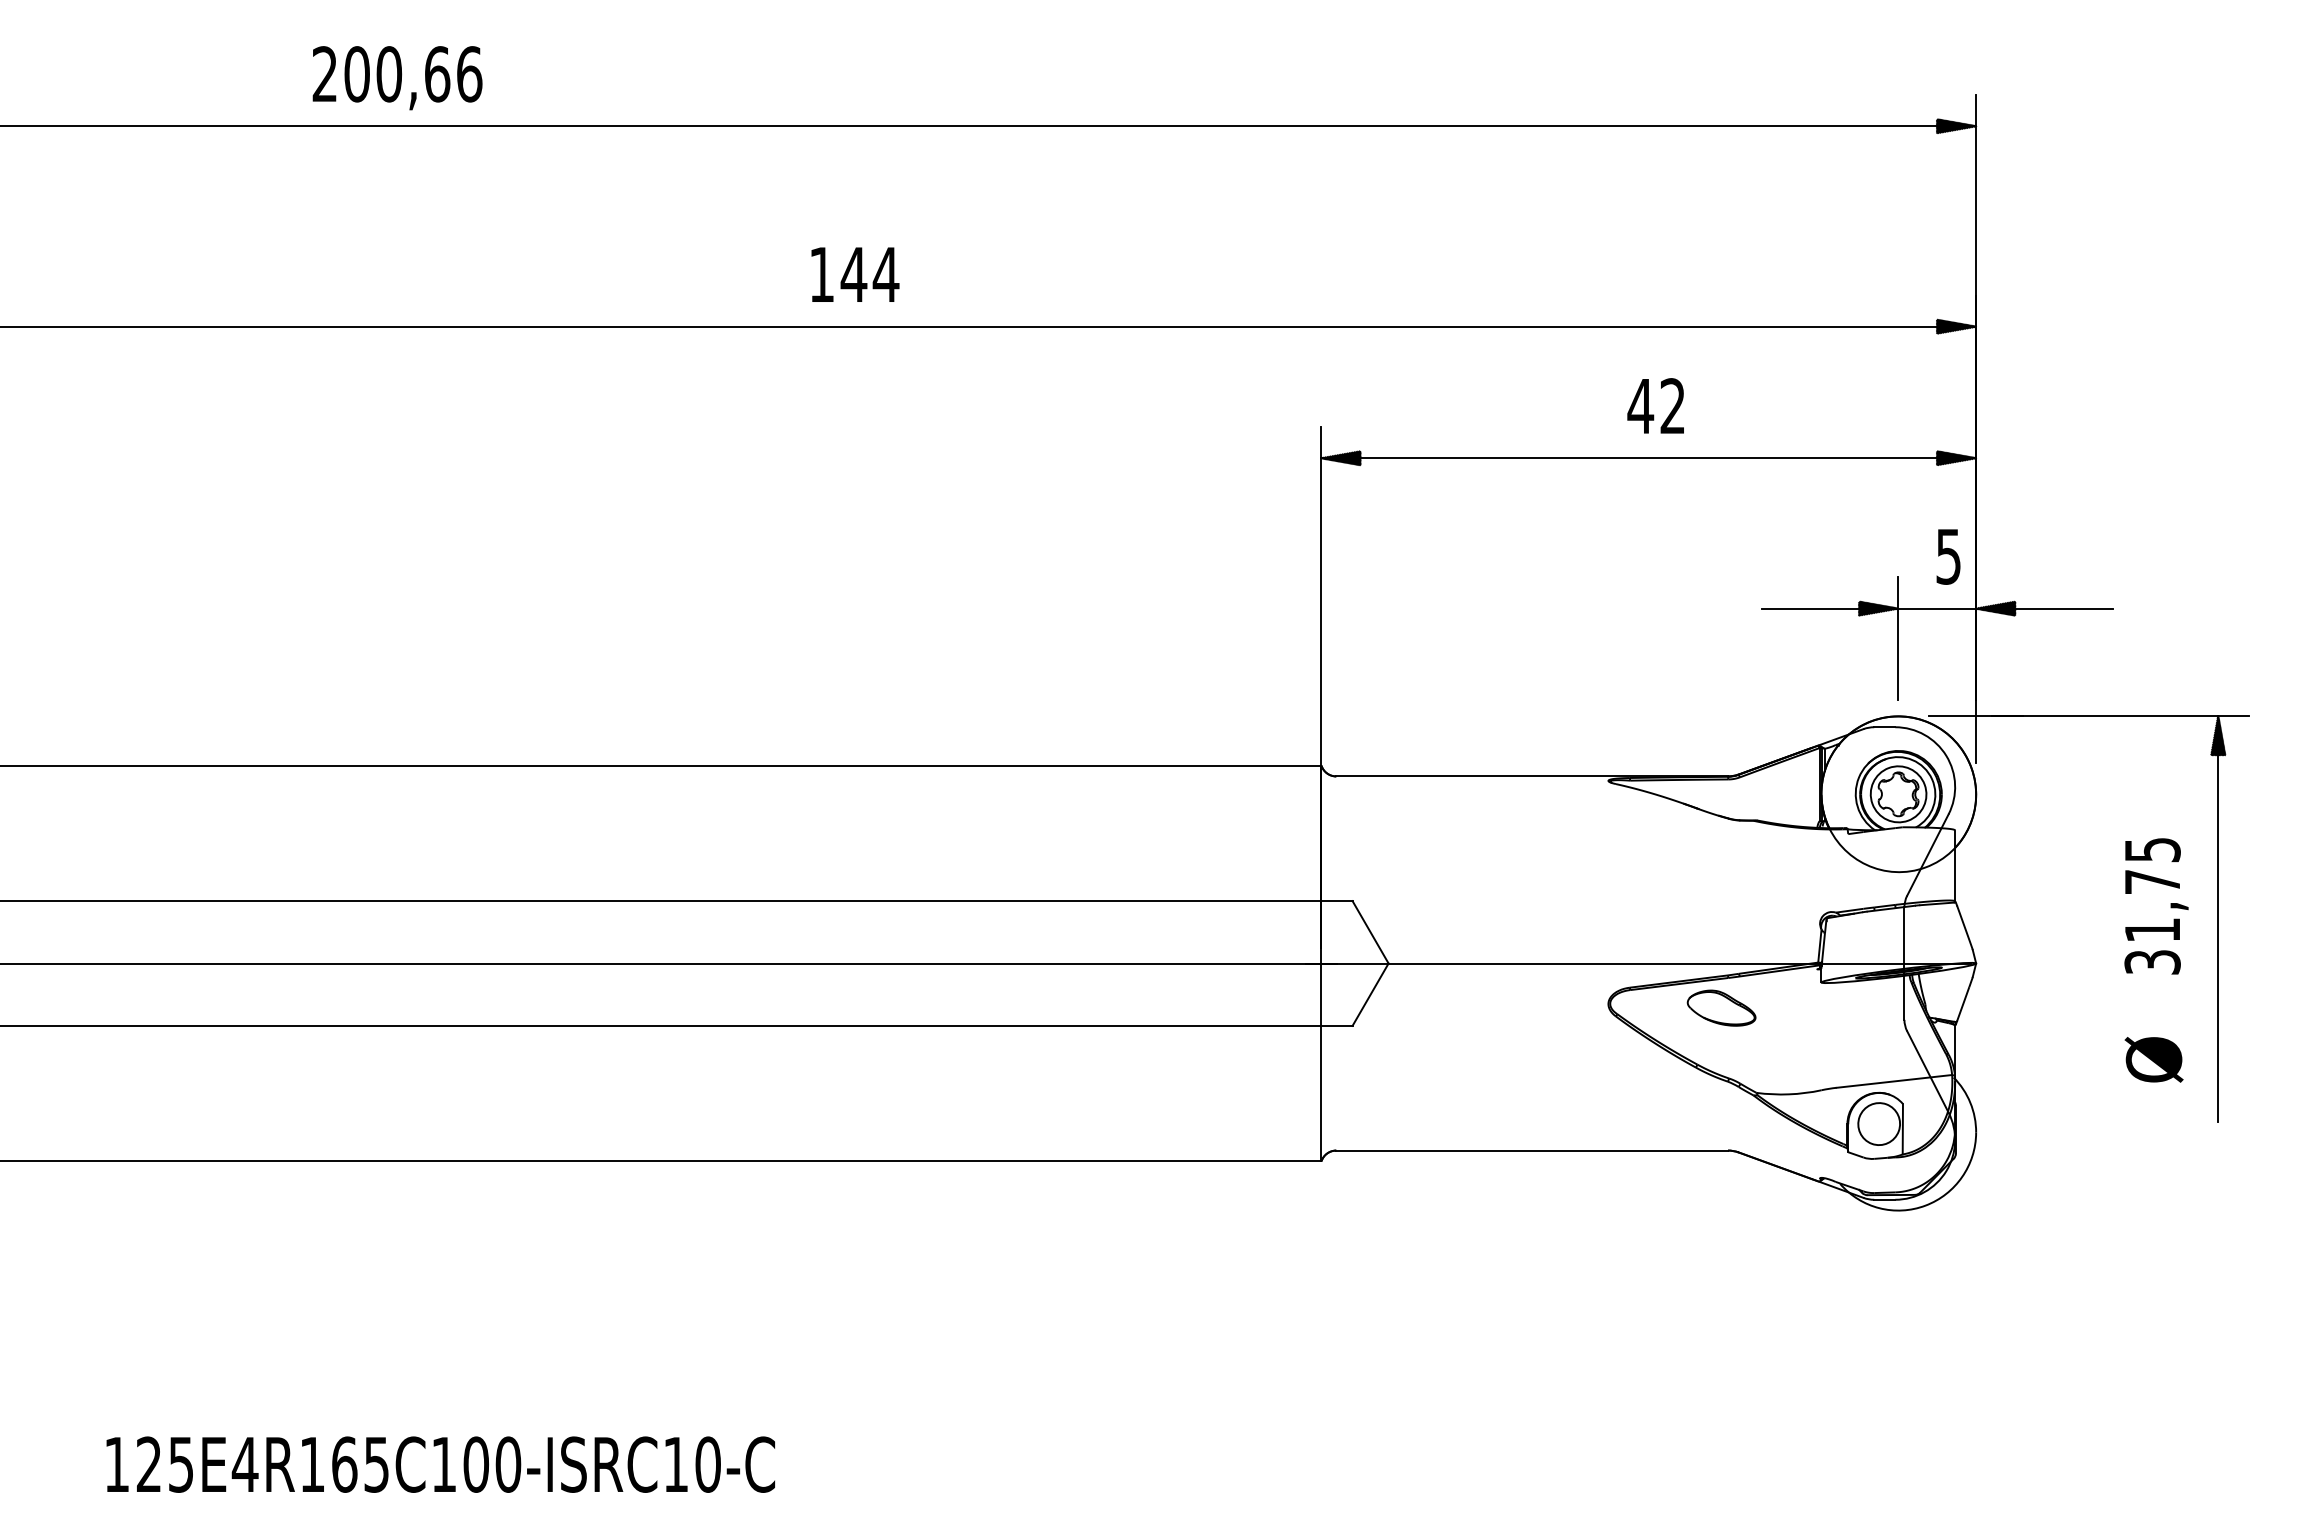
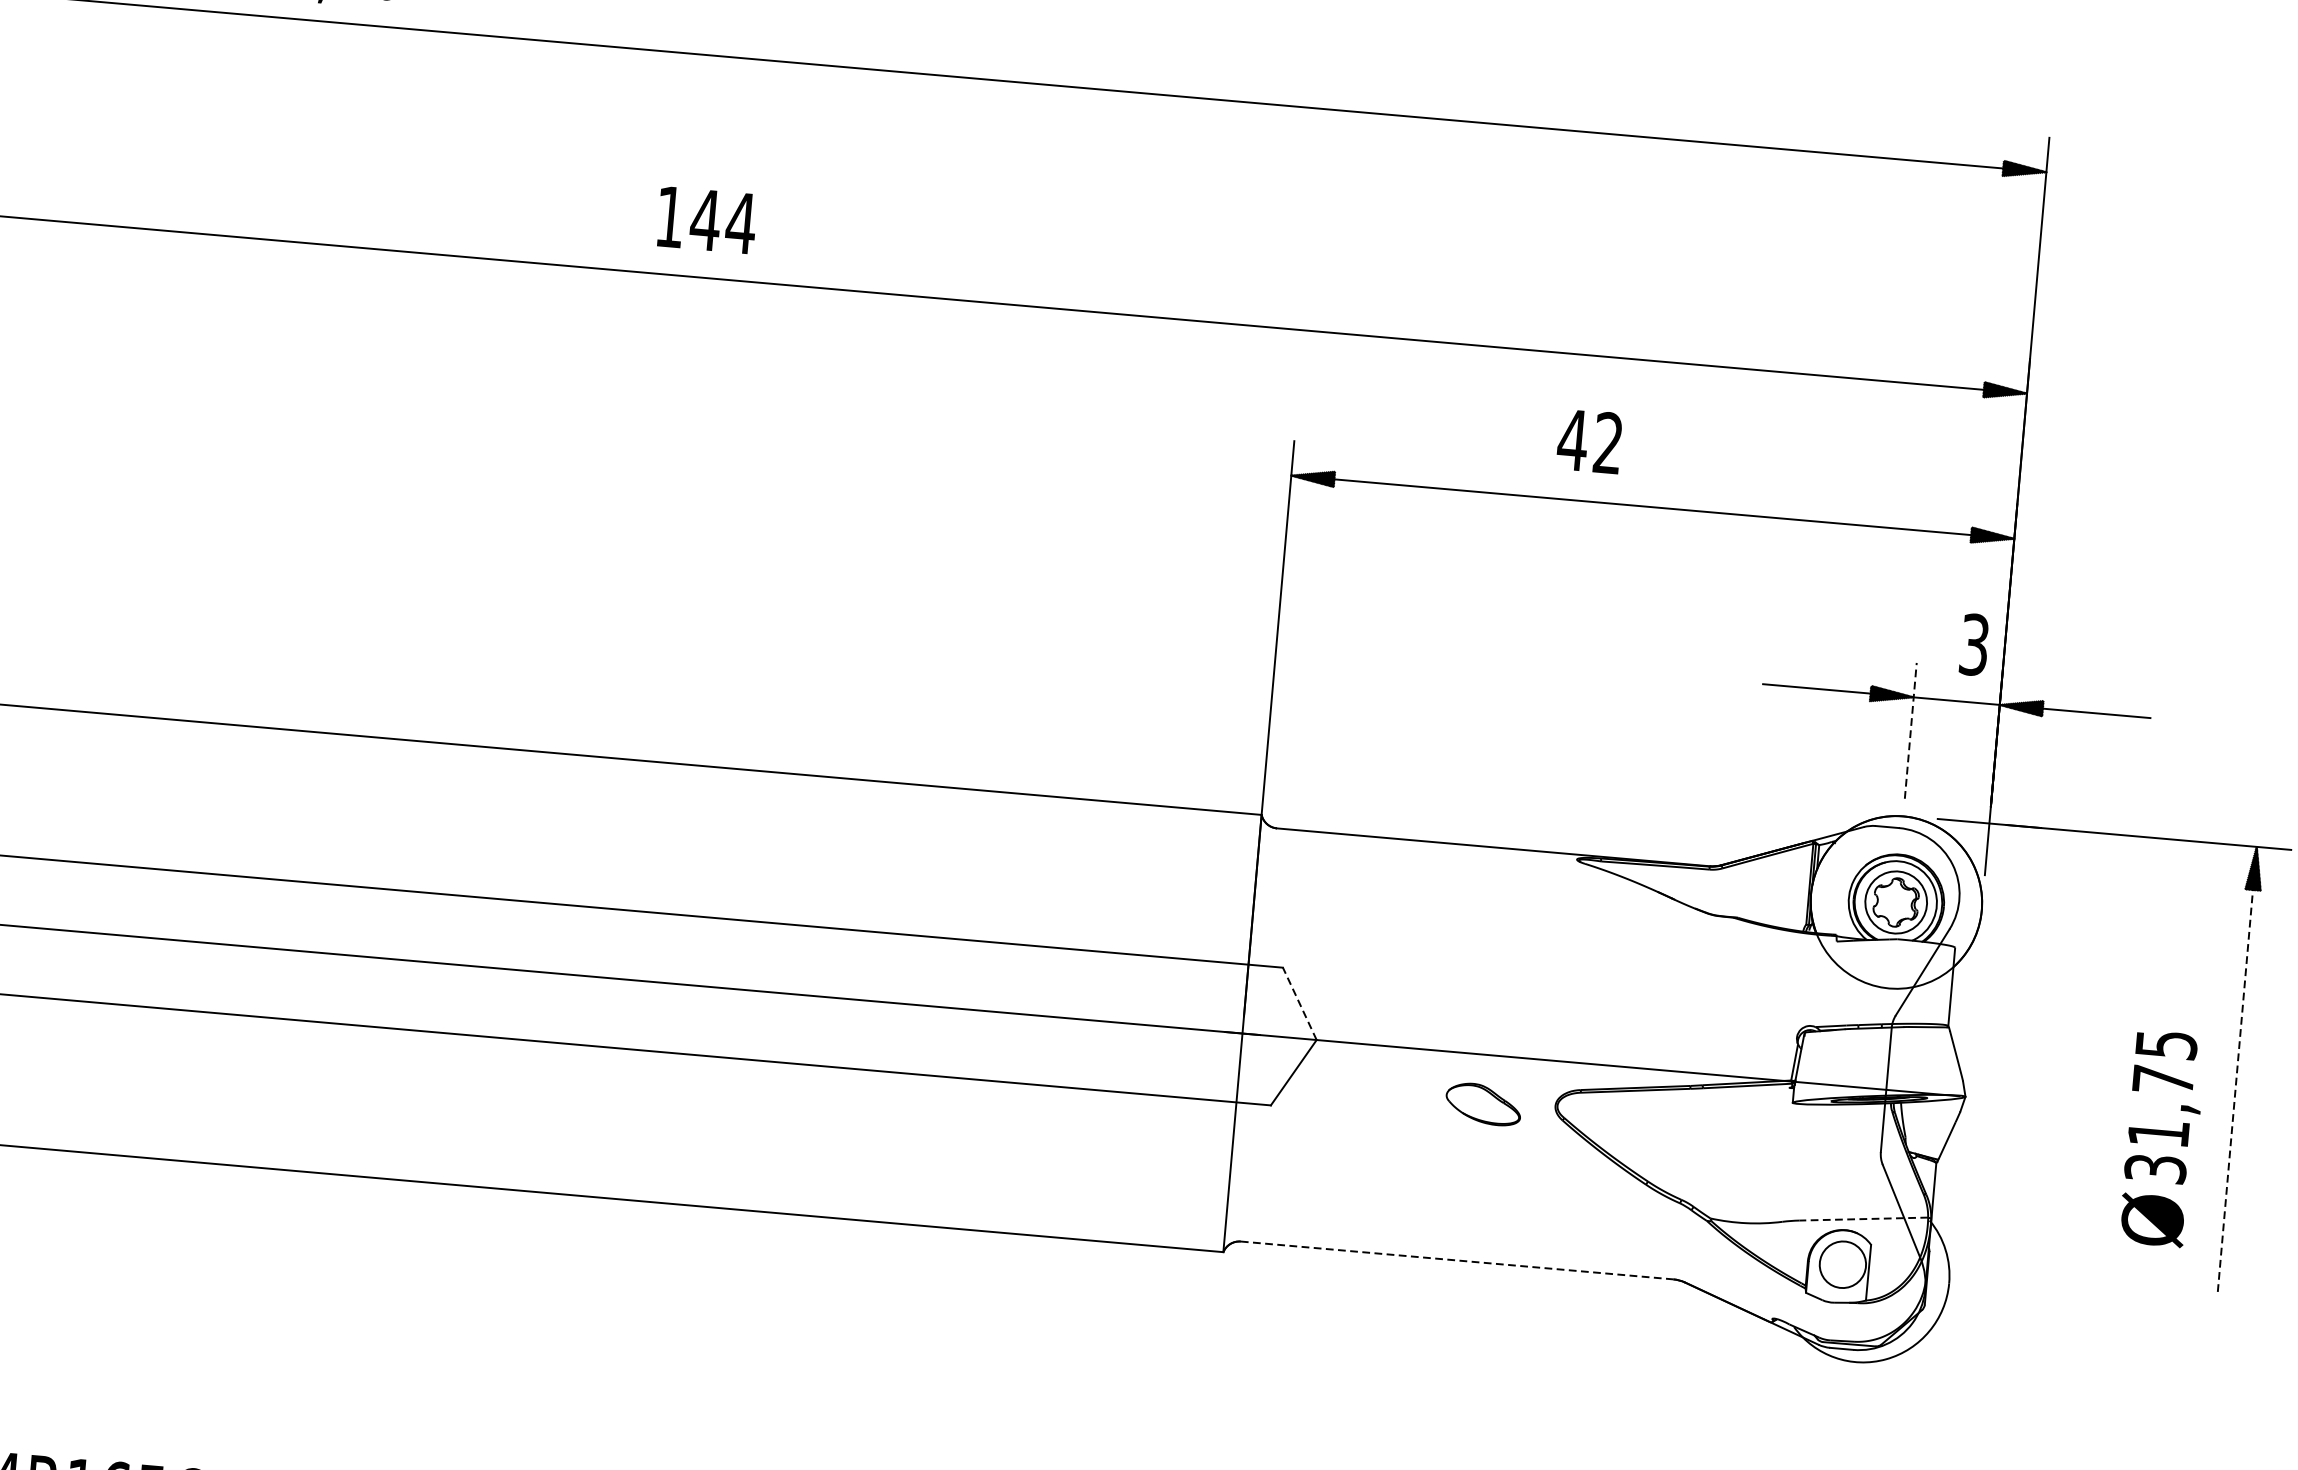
text: (855, 274) -> (707, 220), moved
text: (1655, 405) -> (1589, 440), moved
text: (1948, 556) -> (1974, 644), 5 -> 3
line: (1898, 638) -> (1911, 730), solid -> dashed
text: (2156, 906) -> (2165, 1107), moved
line: (2218, 919) -> (2237, 1071), solid -> dashed
line: (1370, 932) -> (1299, 1004), solid -> dashed
part: (1721, 1007) -> (1483, 1103), moved
line: (1893, 1081) -> (1862, 1219), solid -> dashed
line: (1532, 1150) -> (1457, 1260), solid -> dashed

